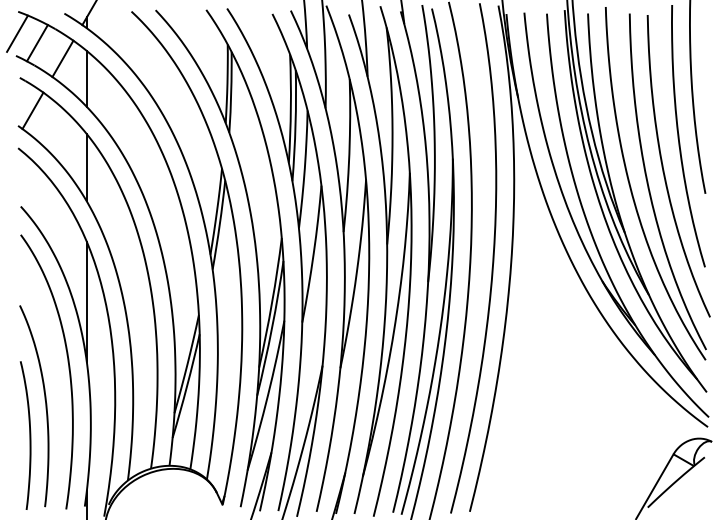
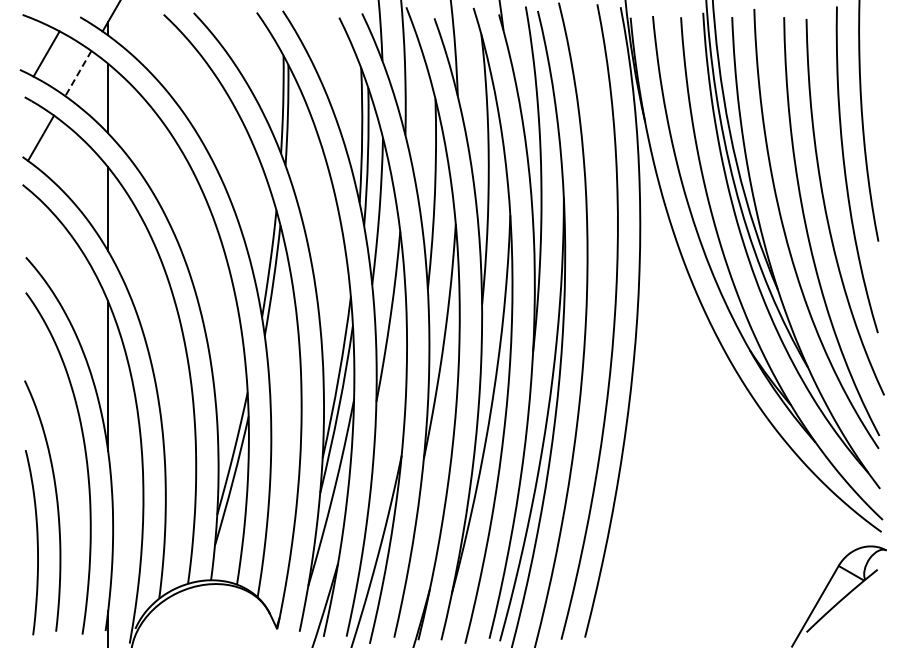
line: (17, 33) -> (21, 41), removed
line: (63, 58) -> (78, 73), solid -> dashed

